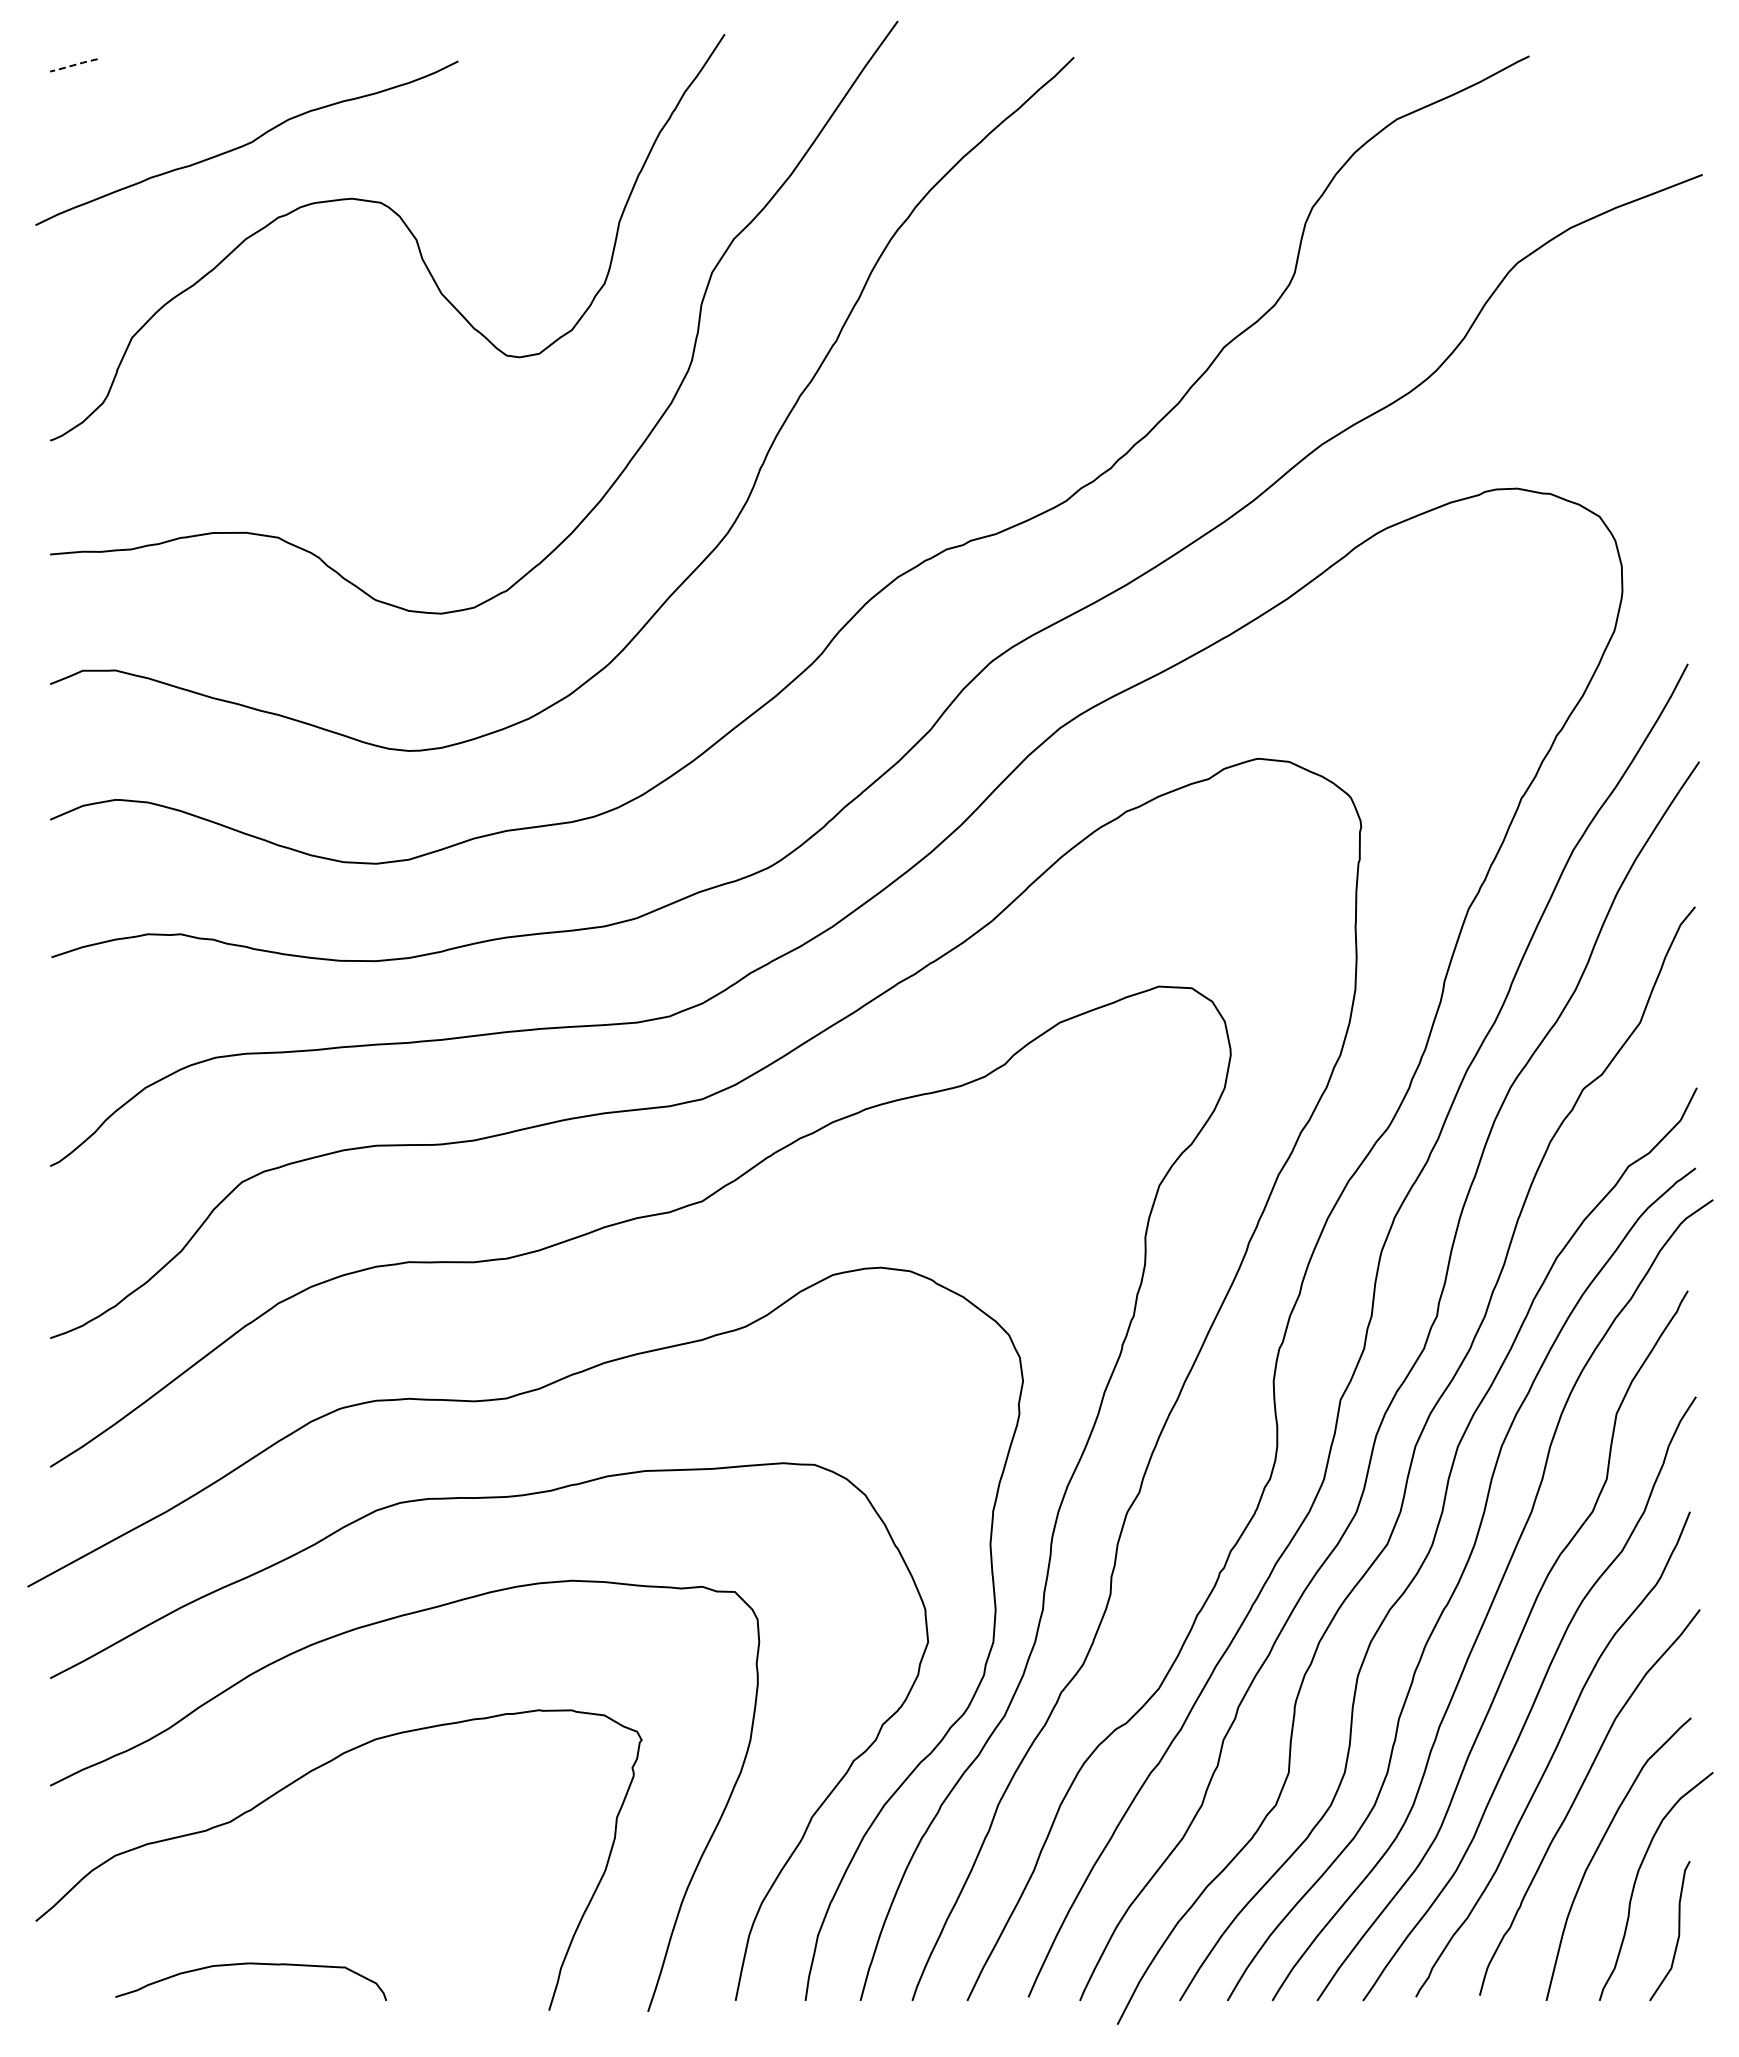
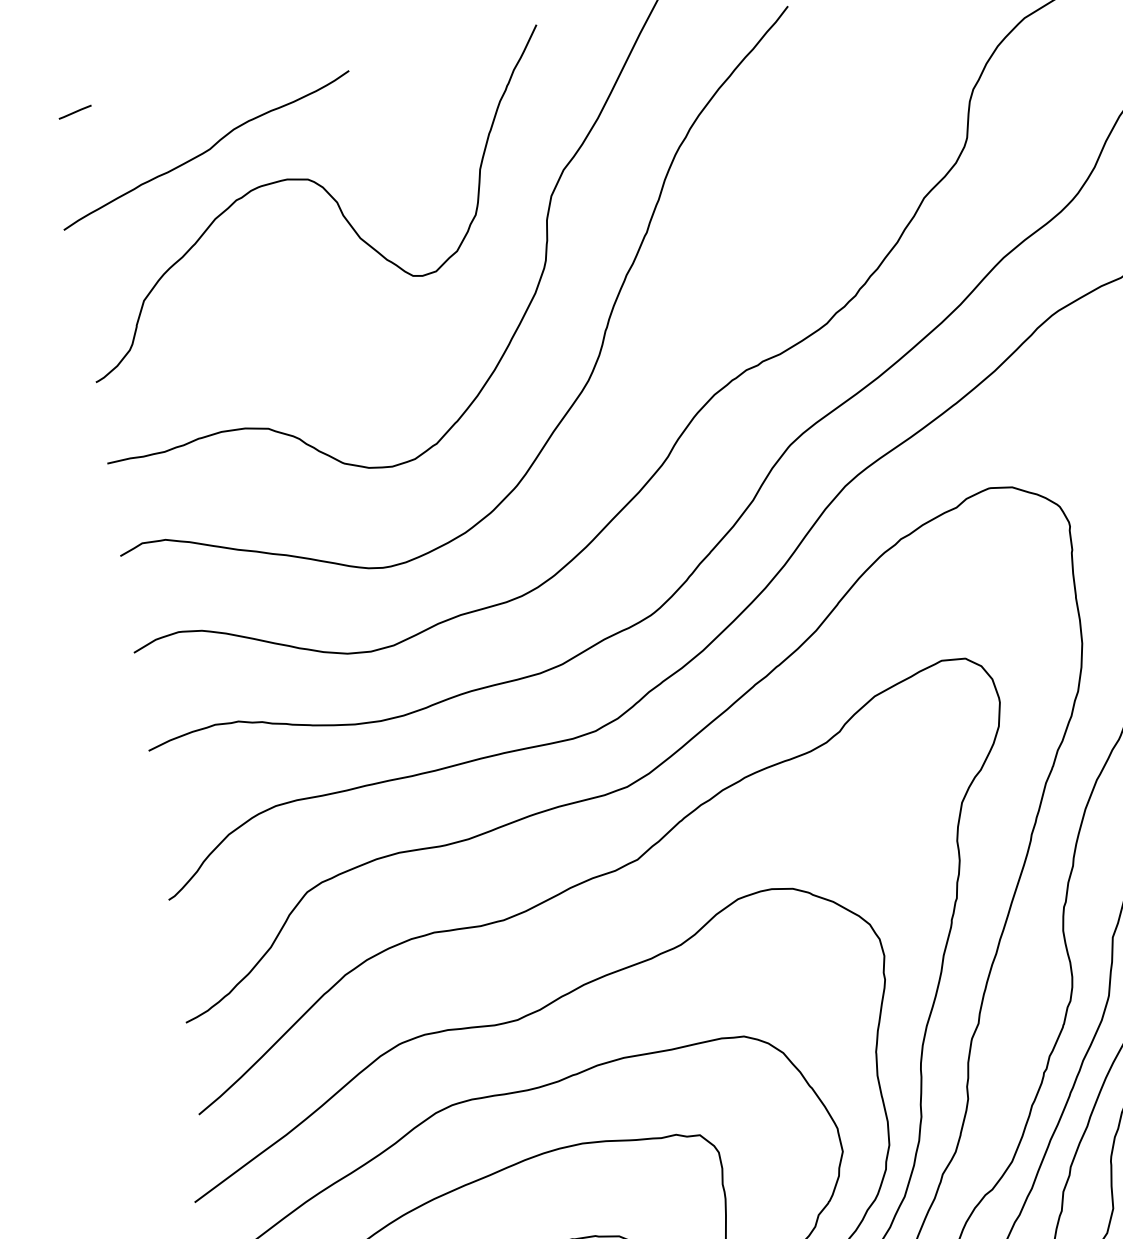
line: (73, 65) -> (74, 112), dashed -> solid

